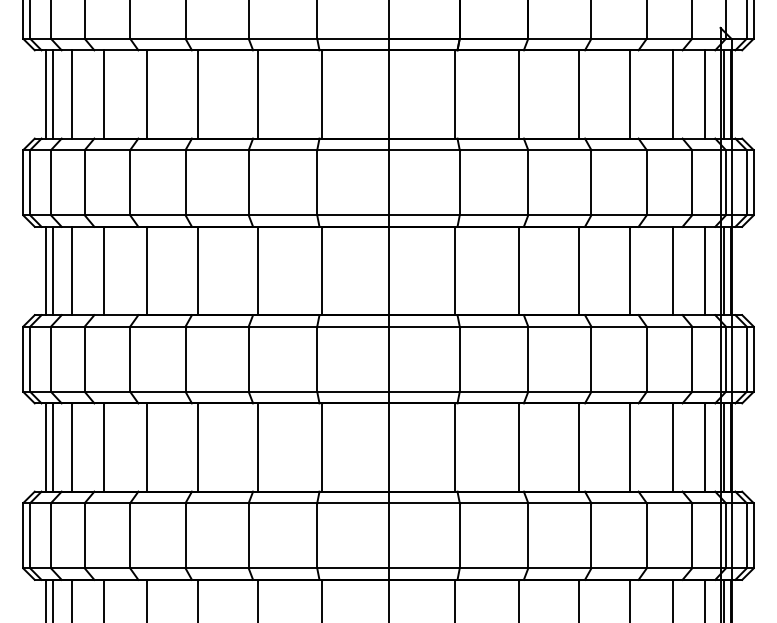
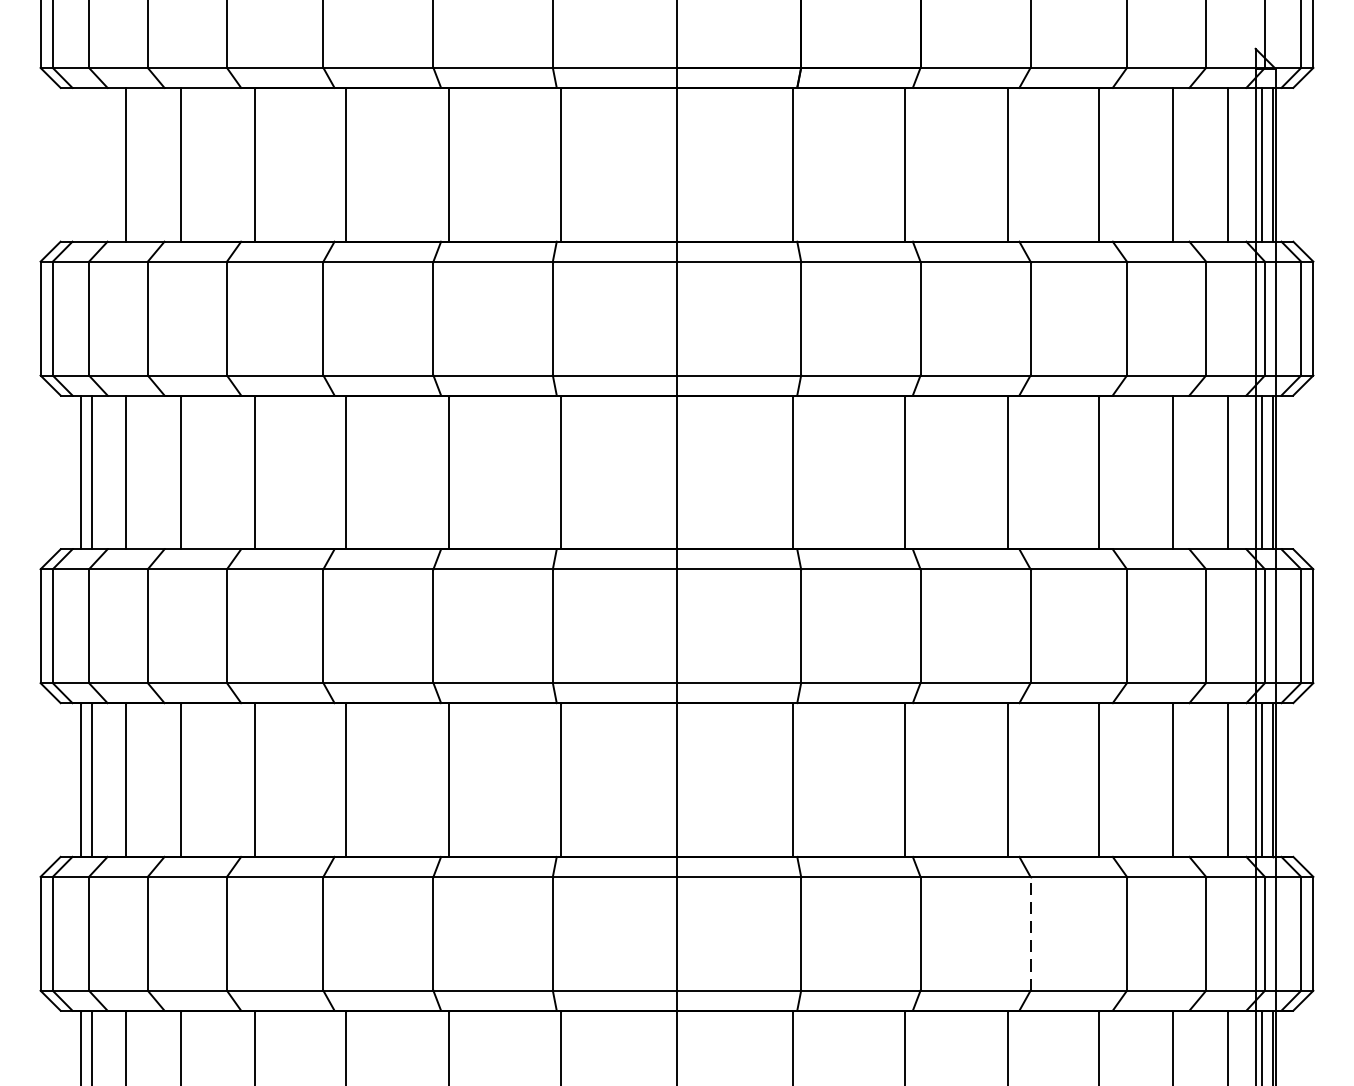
line: (46, 94) -> (81, 164), removed
line: (52, 94) -> (91, 164), removed
line: (591, 535) -> (1030, 933), solid -> dashed

